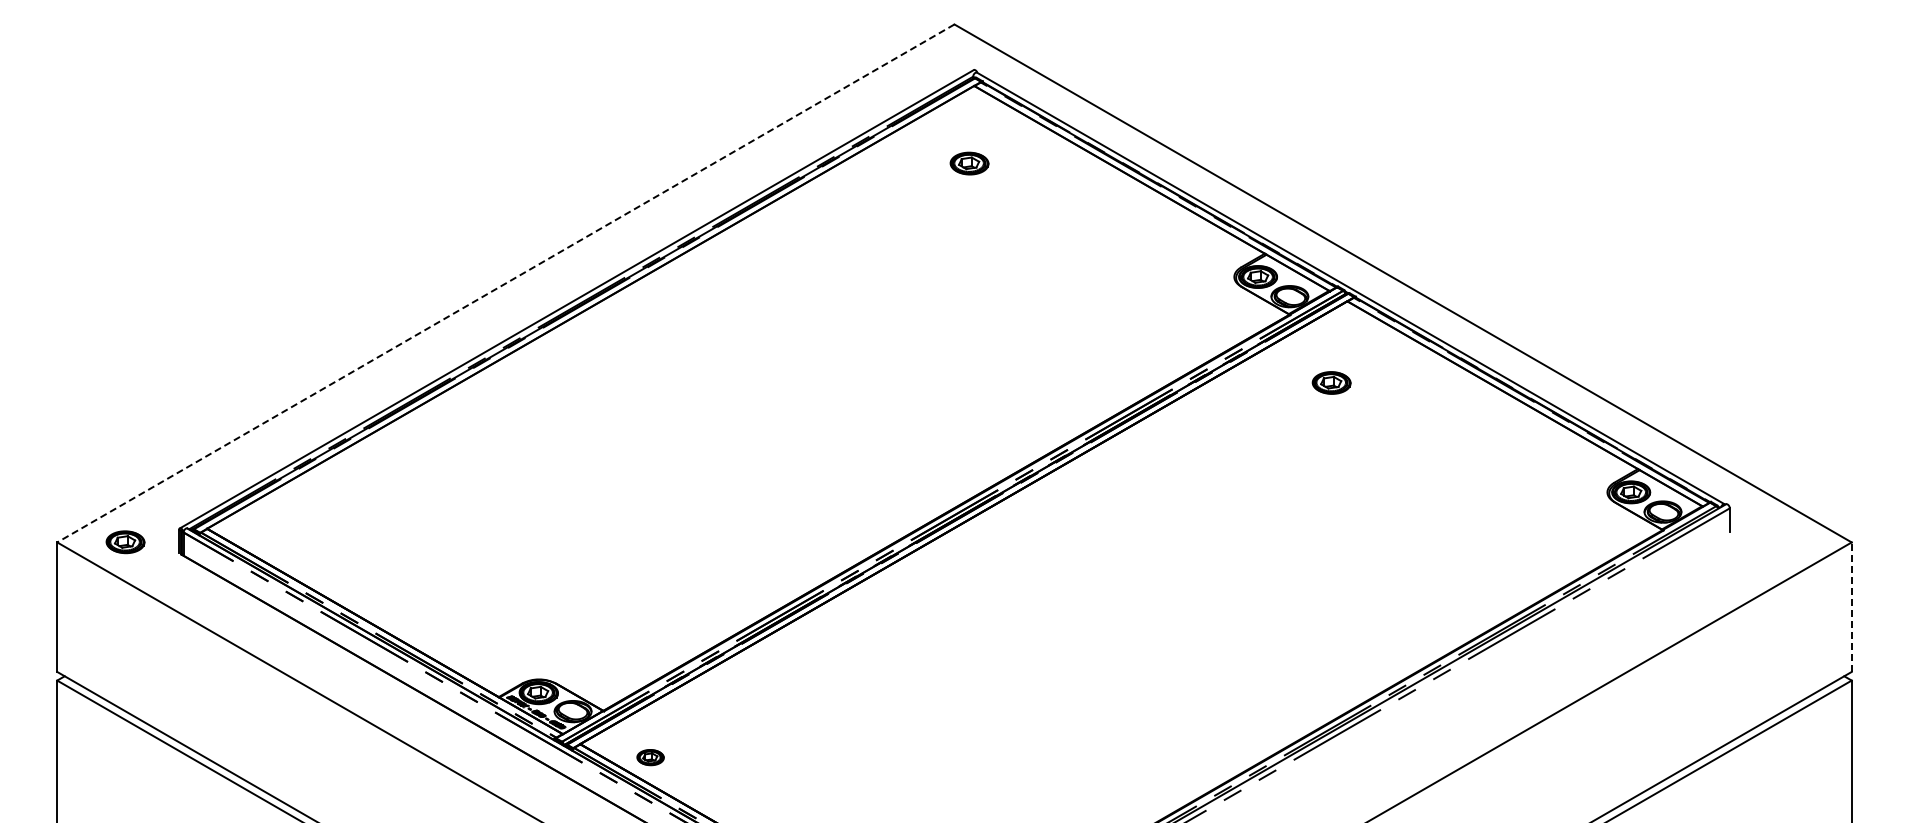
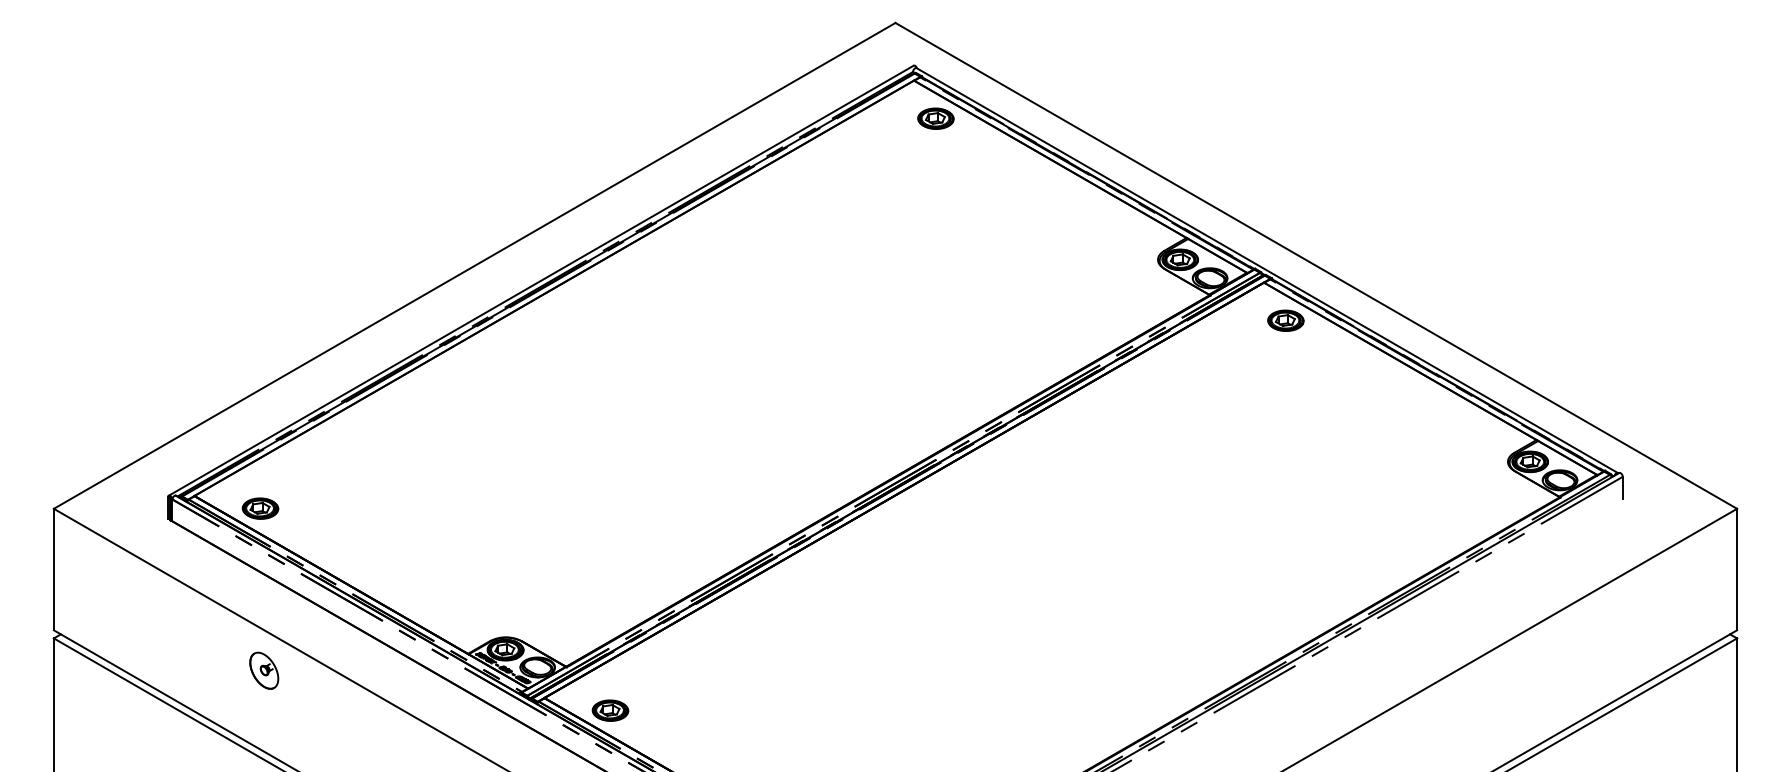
part: (969, 163) -> (935, 118), moved
line: (505, 283) -> (474, 265), dashed -> solid
part: (1331, 382) -> (1285, 320), moved
part: (125, 542) -> (260, 508), moved
line: (1851, 607) -> (1736, 569), dashed -> solid
part: (281, 714) -> (264, 670), added
part: (650, 757) -> (610, 710), size x1.43

